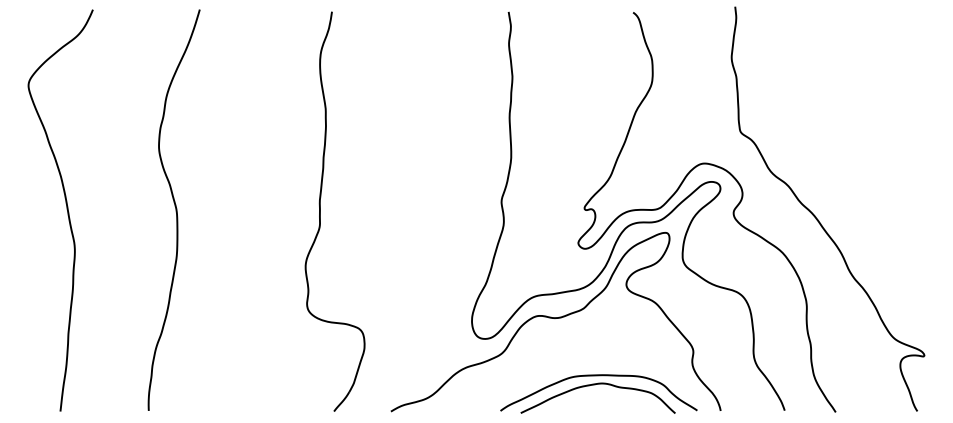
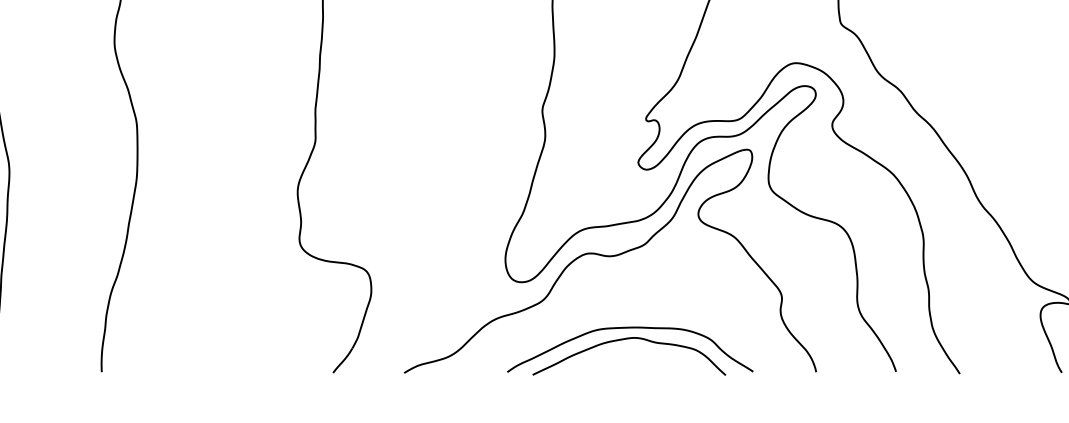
part: (595, 385) -> (626, 340), moved

